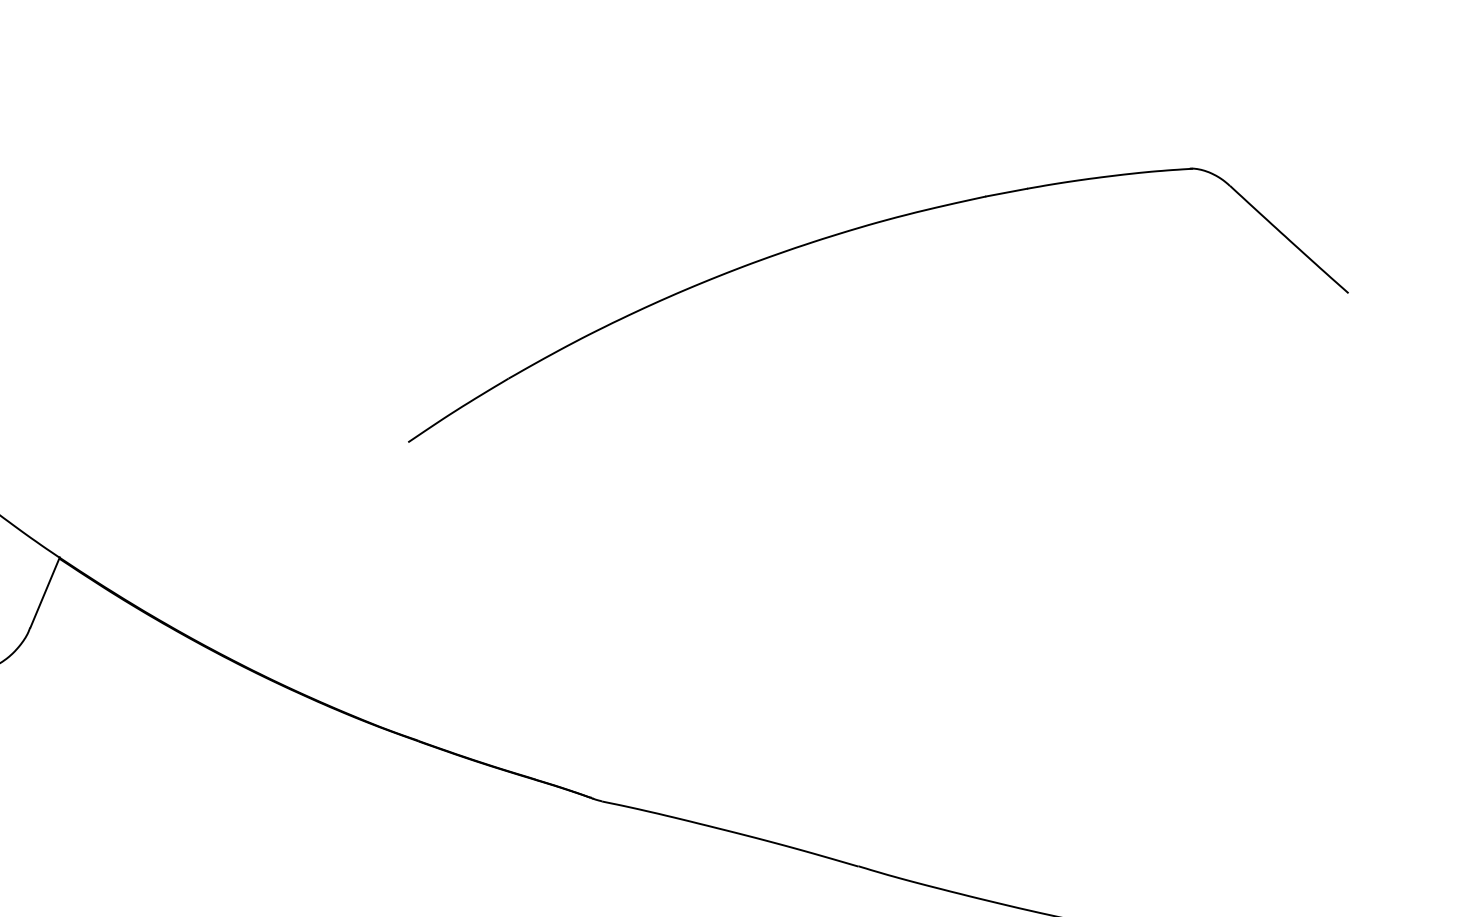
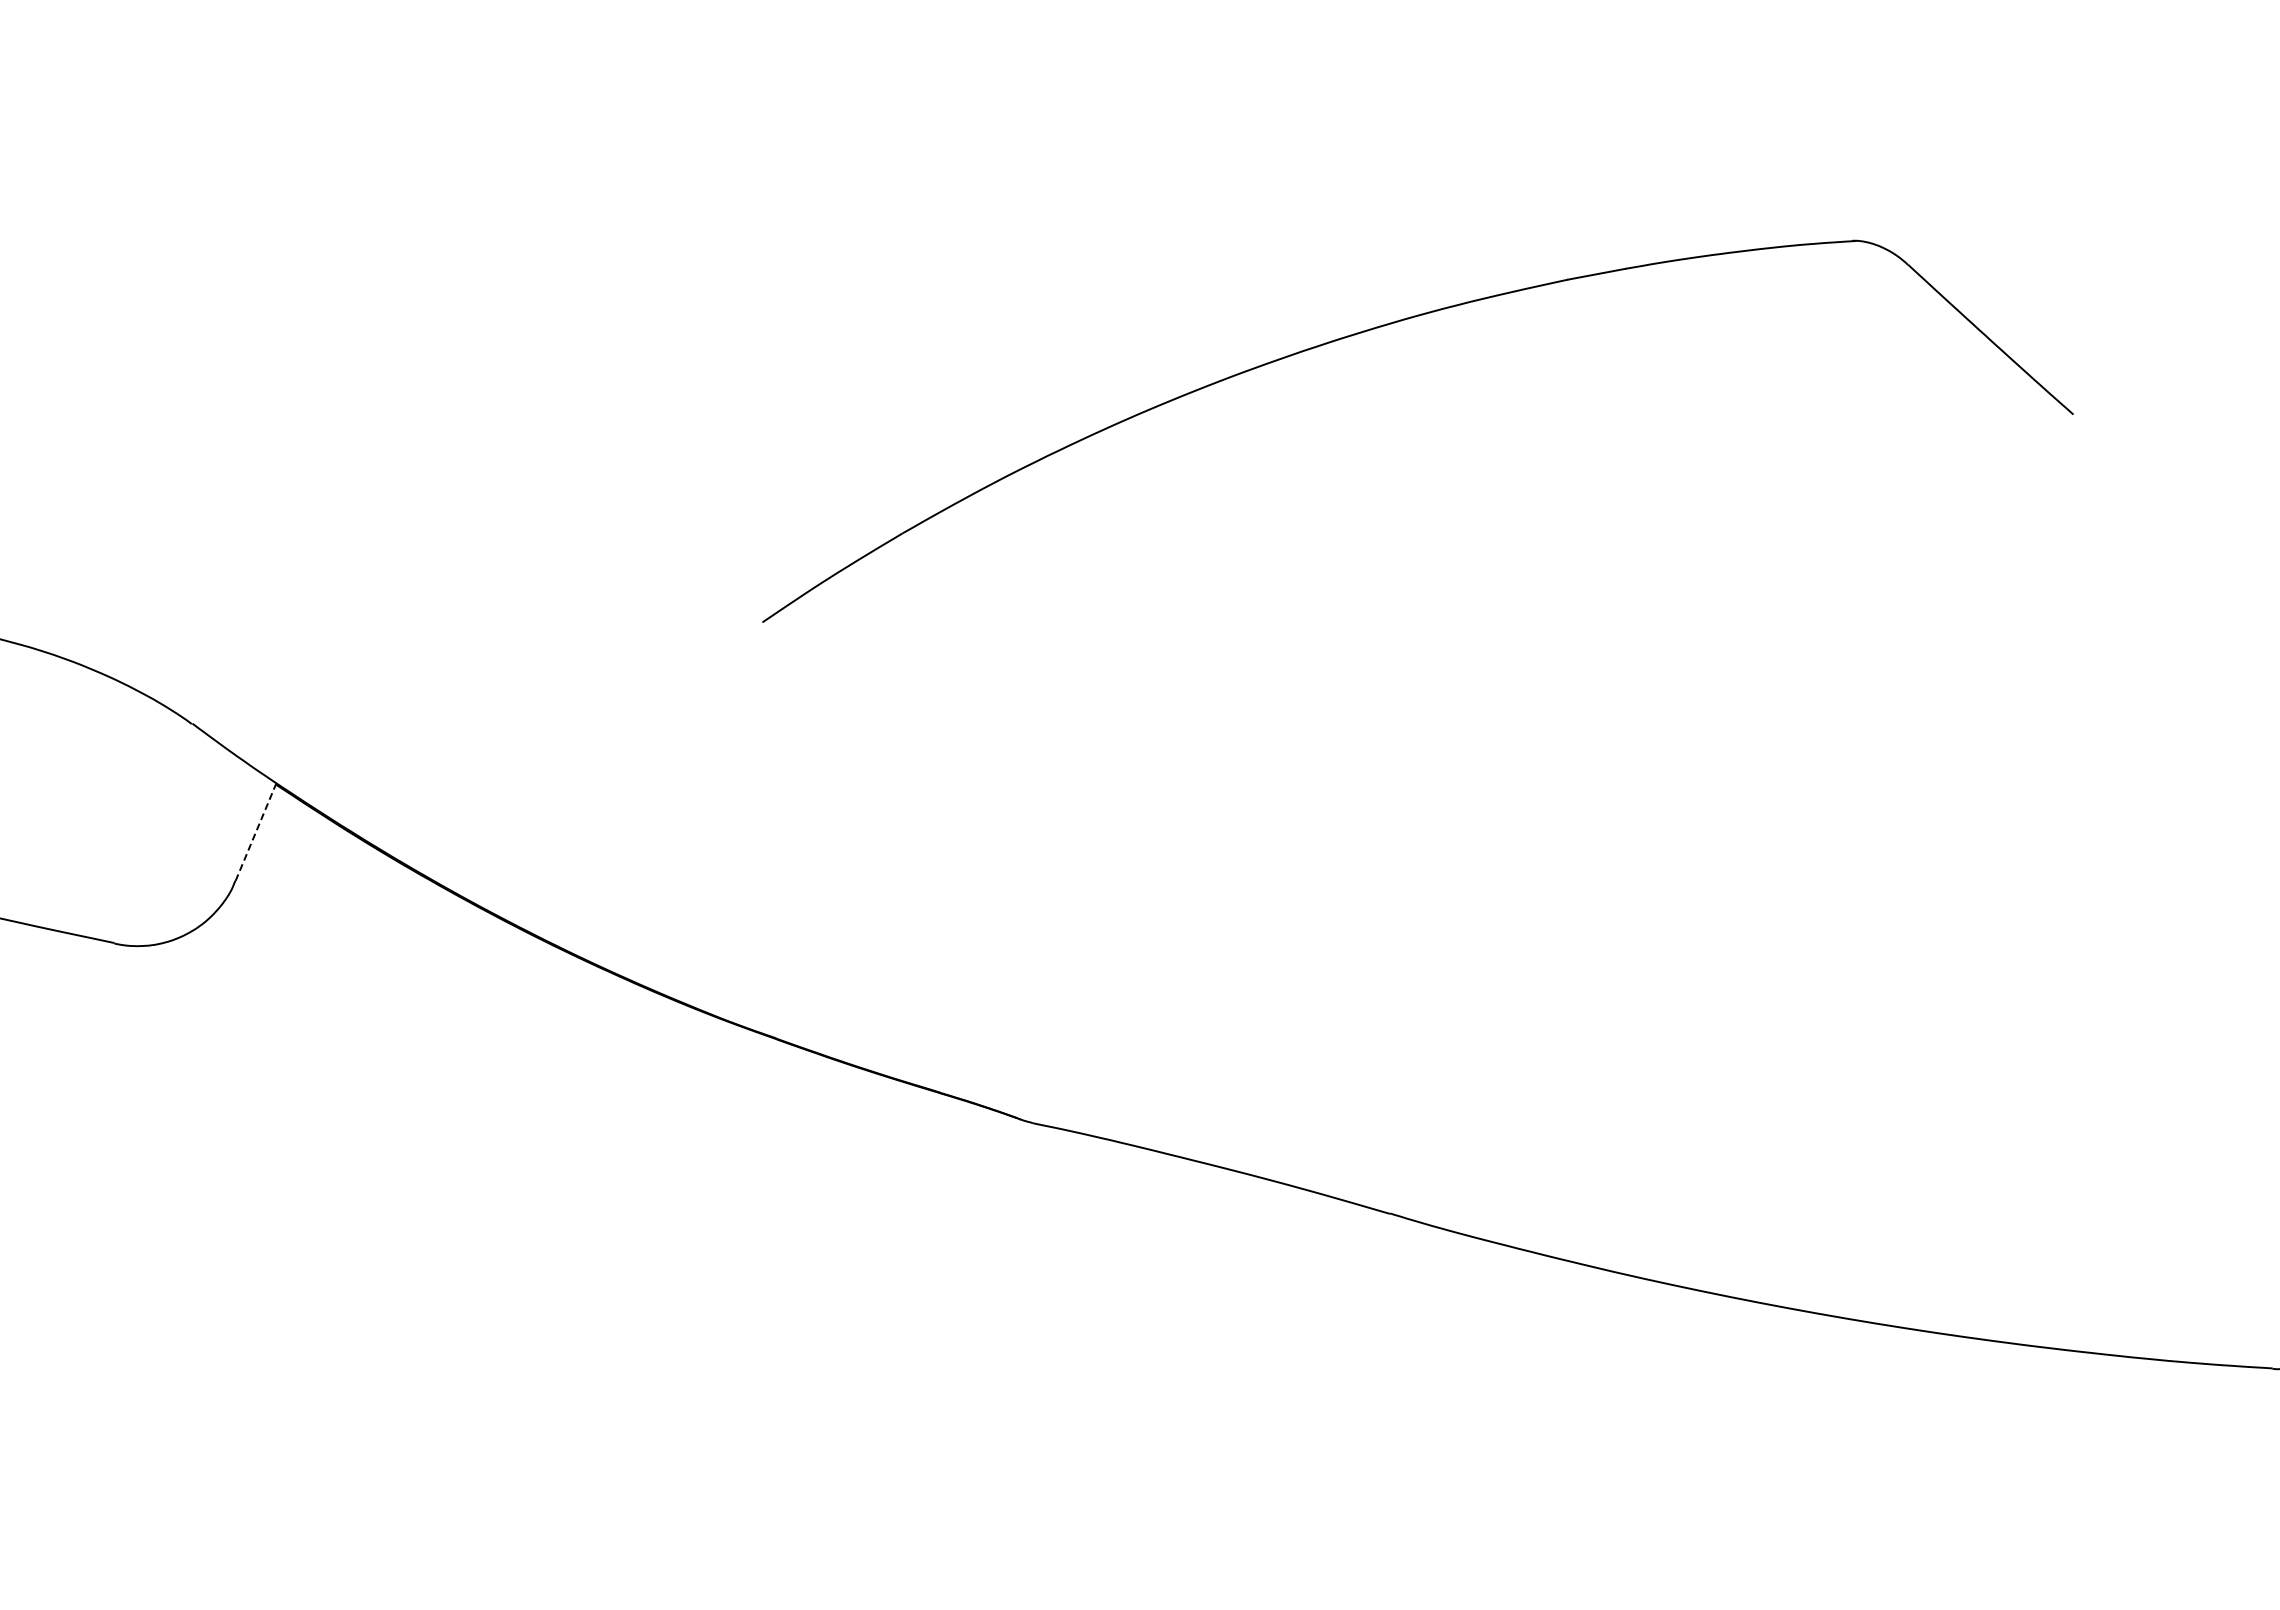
line: (45, 592) -> (256, 831), solid -> dashed

